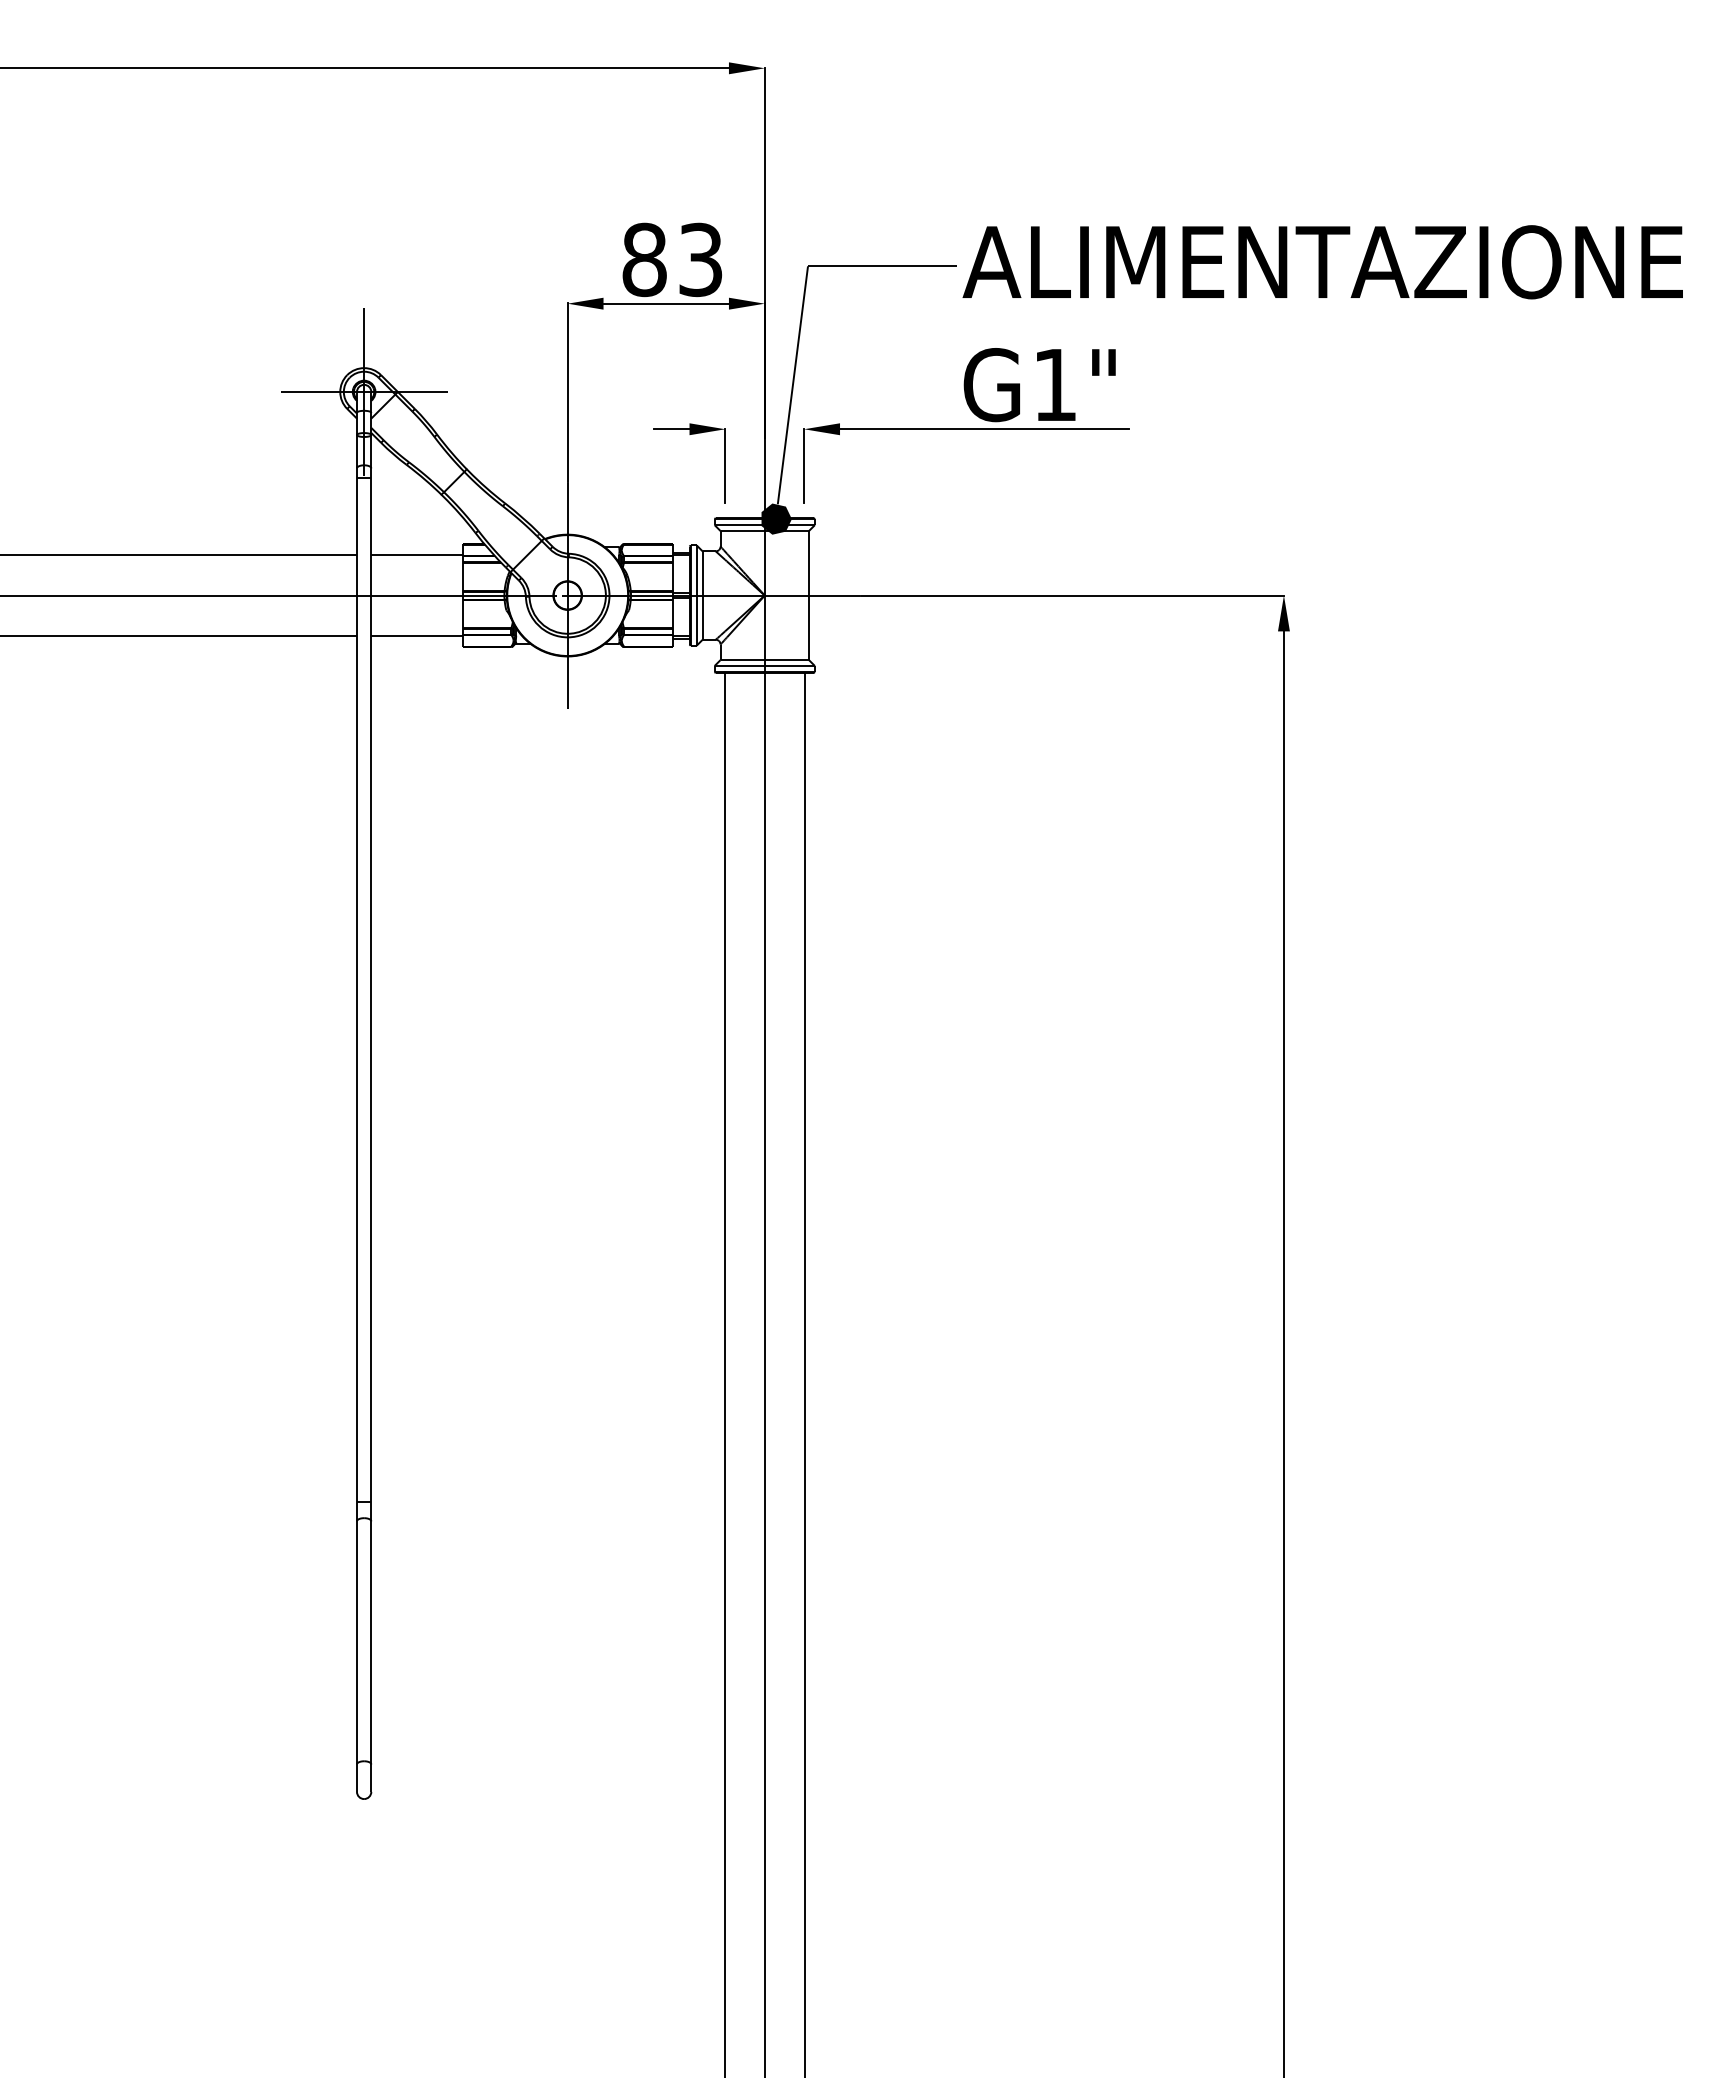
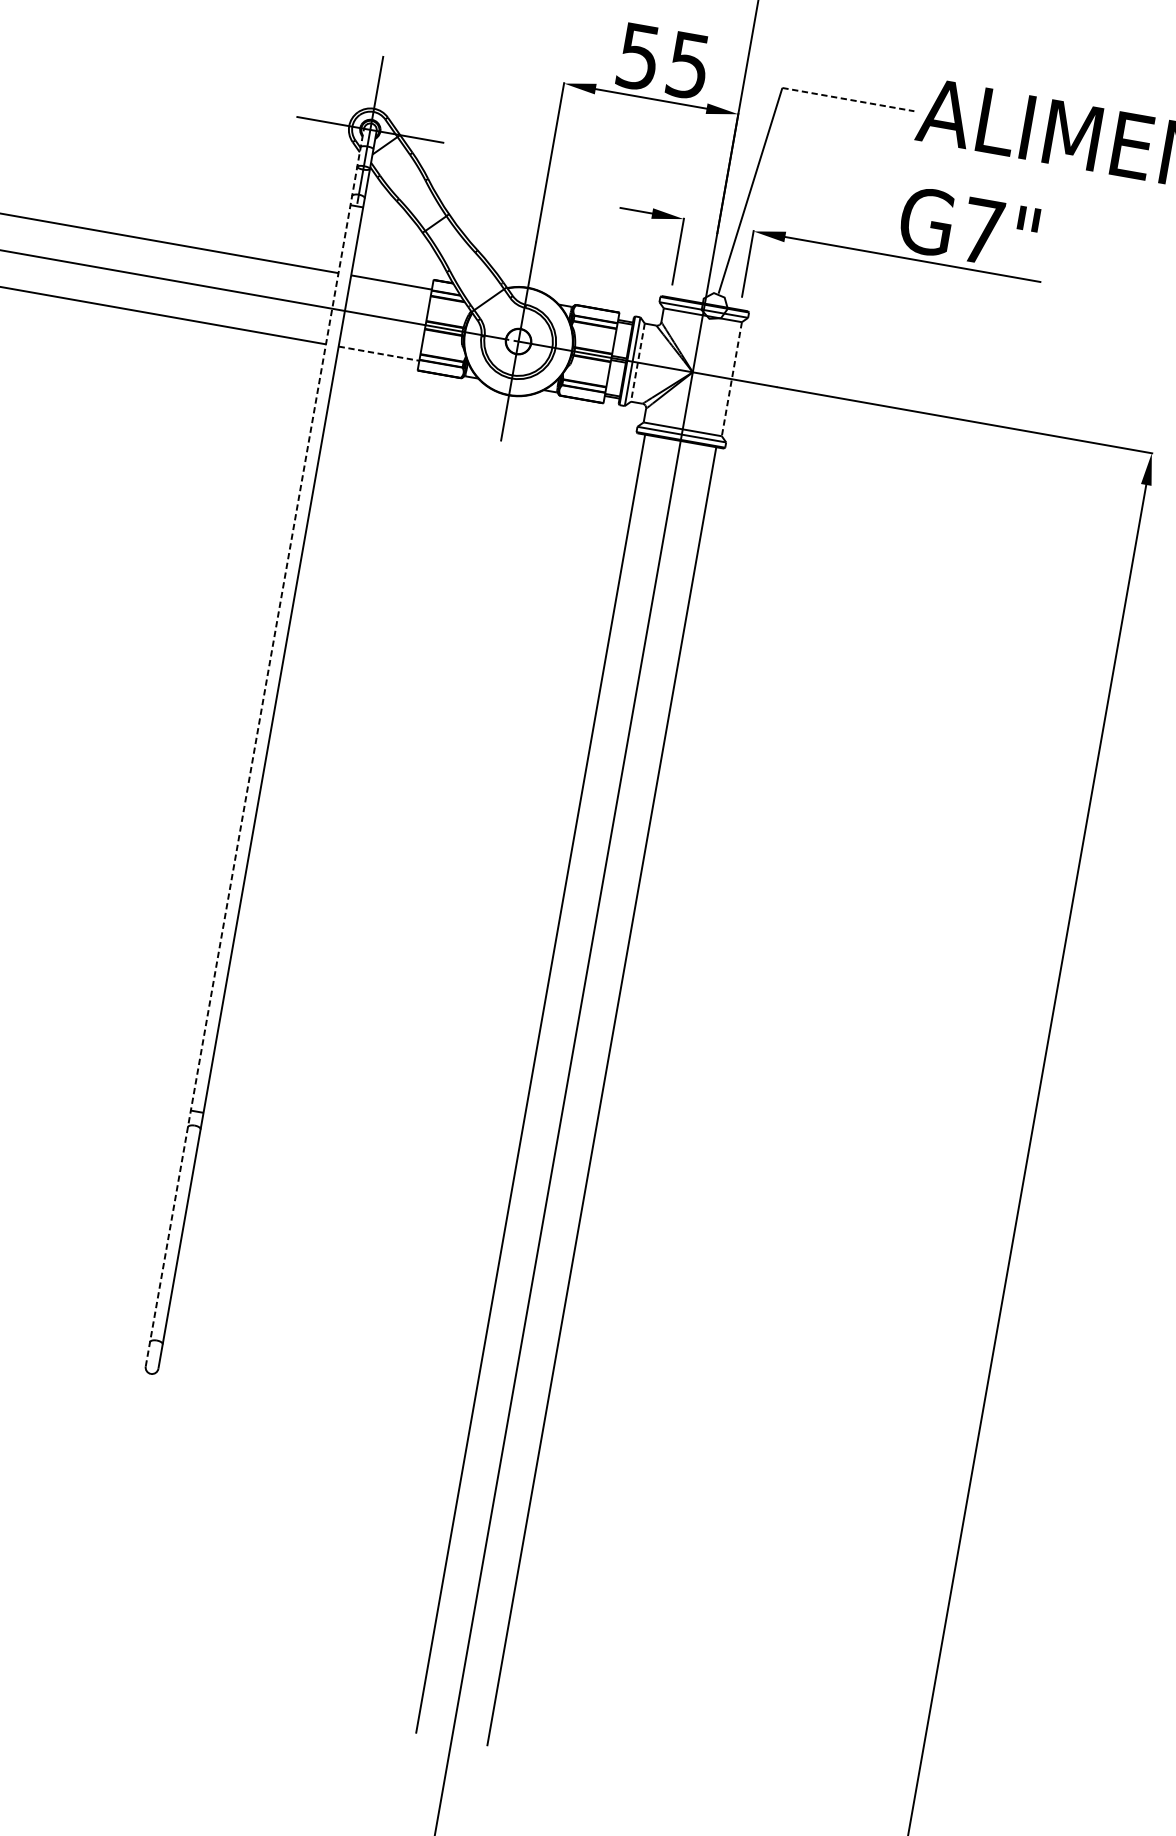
text: (672, 259) -> (663, 60), 83 -> 55
line: (882, 266) -> (848, 99), solid -> dashed
text: (1054, 384) -> (981, 230), G1" -> G7"
fill: (776, 518) -> (715, 306), removed
line: (702, 596) -> (637, 363), solid -> dashed
line: (808, 596) -> (731, 379), solid -> dashed
line: (416, 635) -> (378, 353), solid -> dashed
line: (356, 1091) -> (254, 747), solid -> dashed

